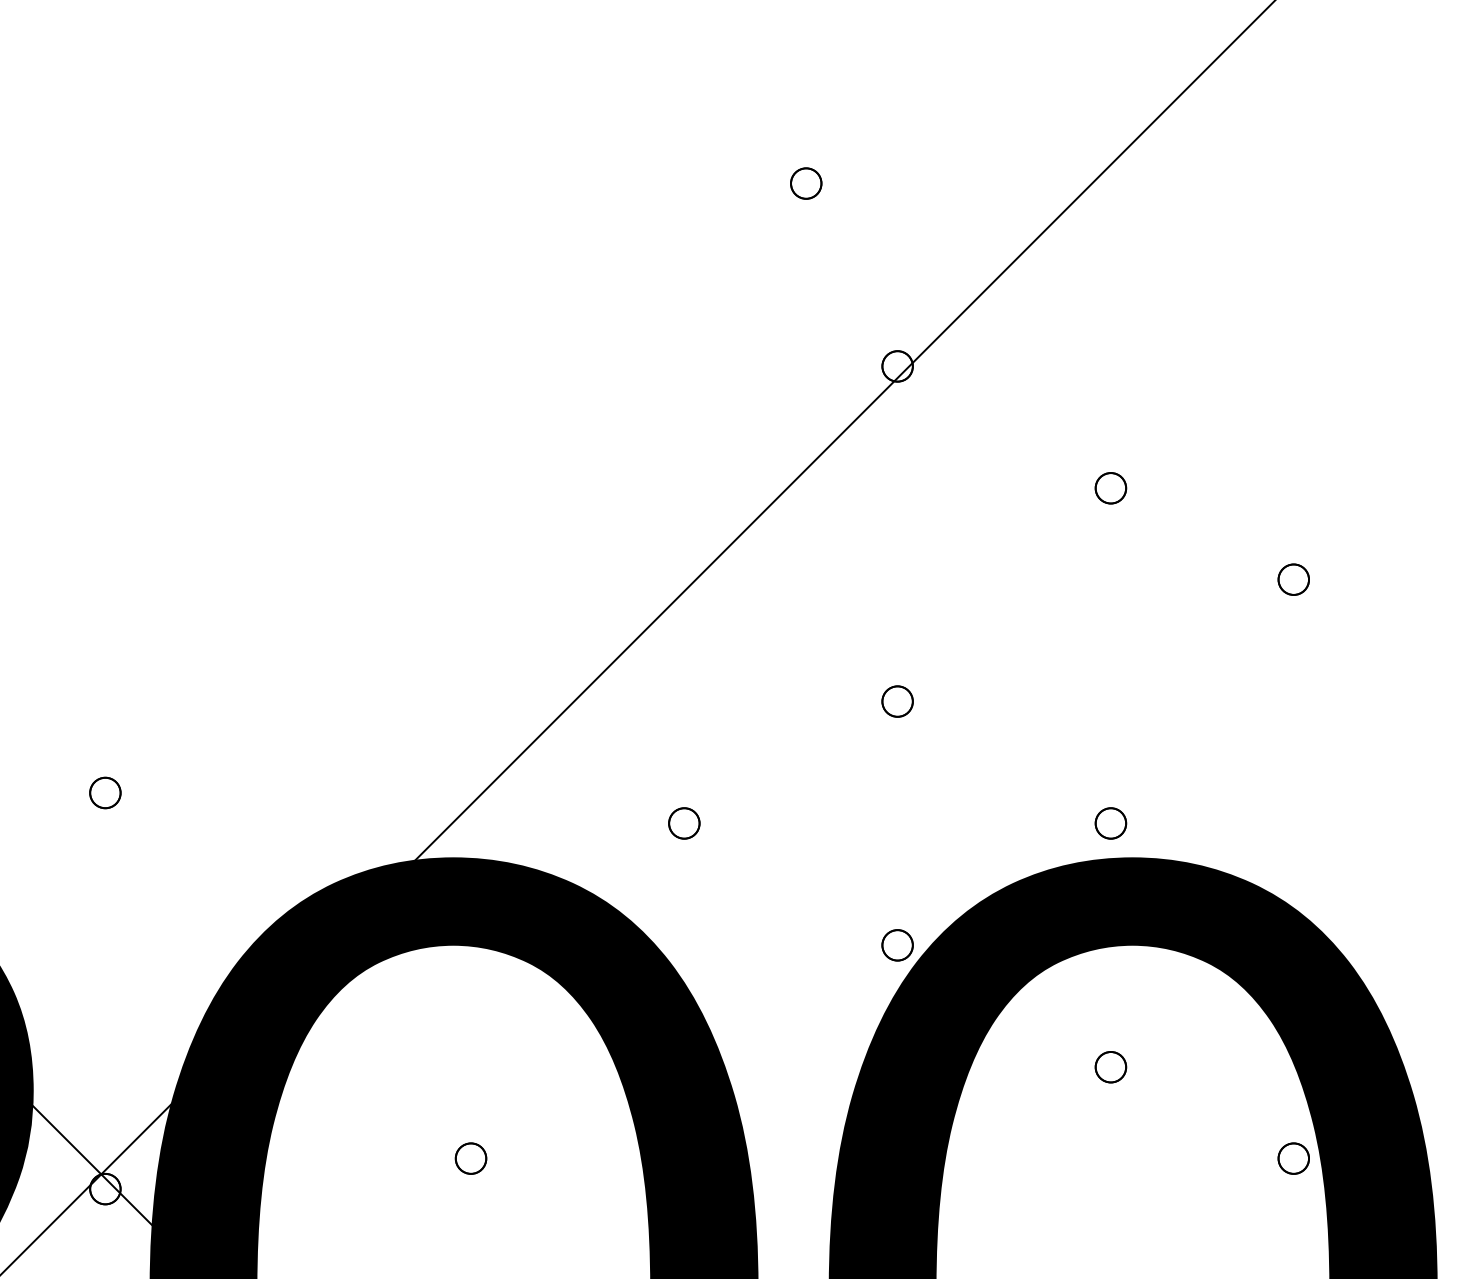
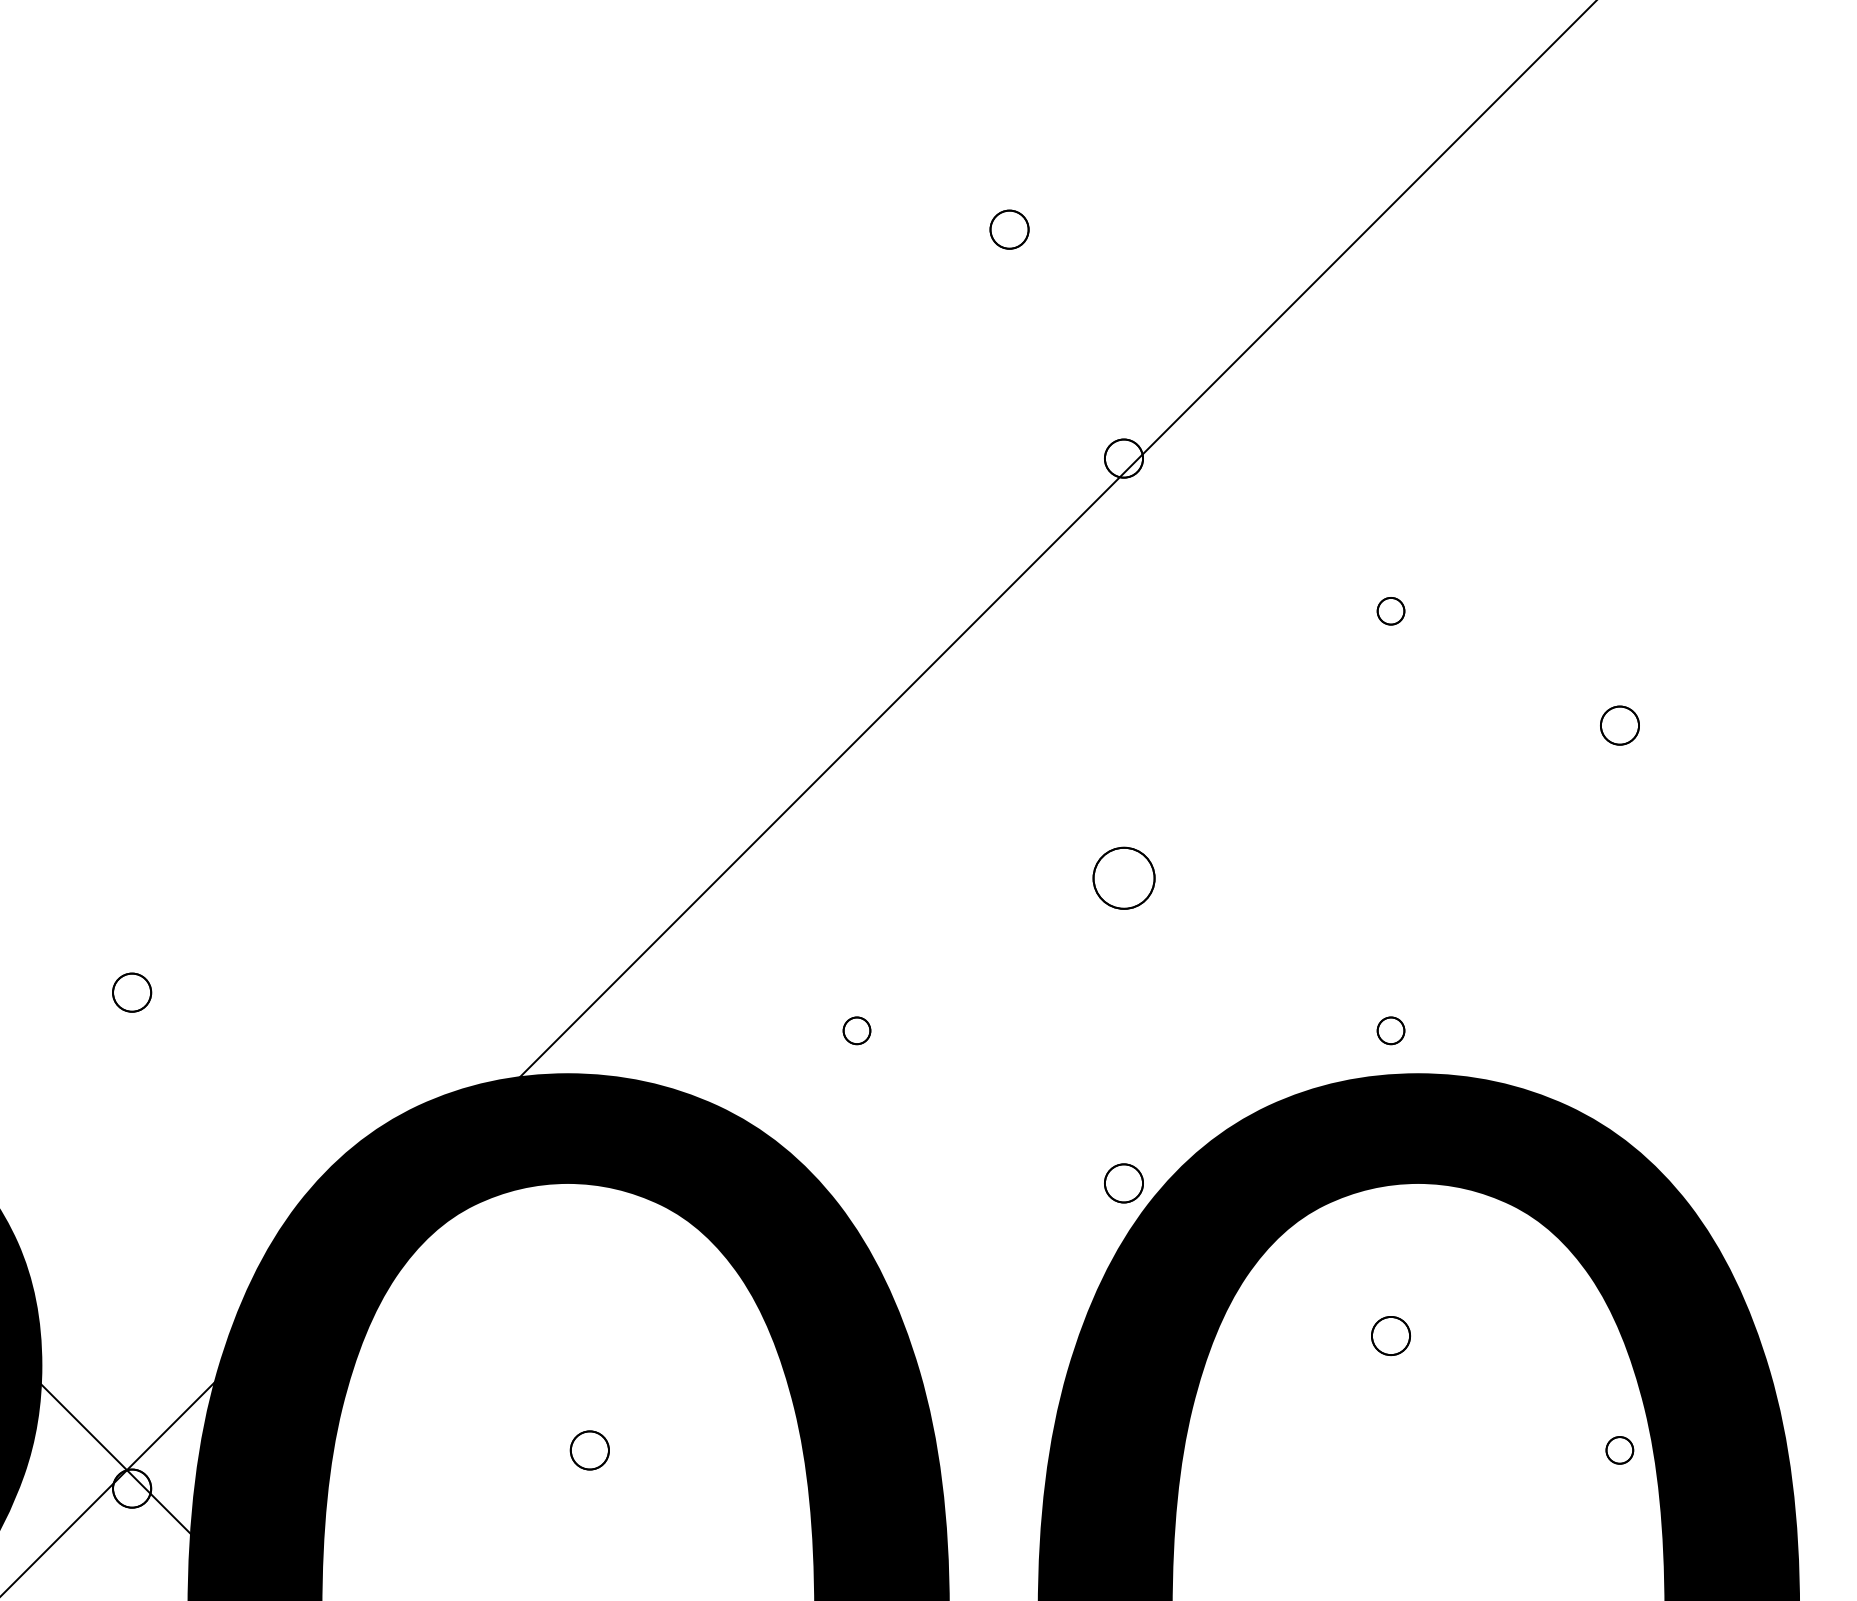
part: (1110, 488) -> (1390, 611), size x0.7
part: (897, 701) -> (1123, 878), size x1.6
part: (684, 823) -> (857, 1030), size x0.7
part: (1110, 823) -> (1390, 1030), size x0.7
part: (1293, 1158) -> (1619, 1450), size x0.7

